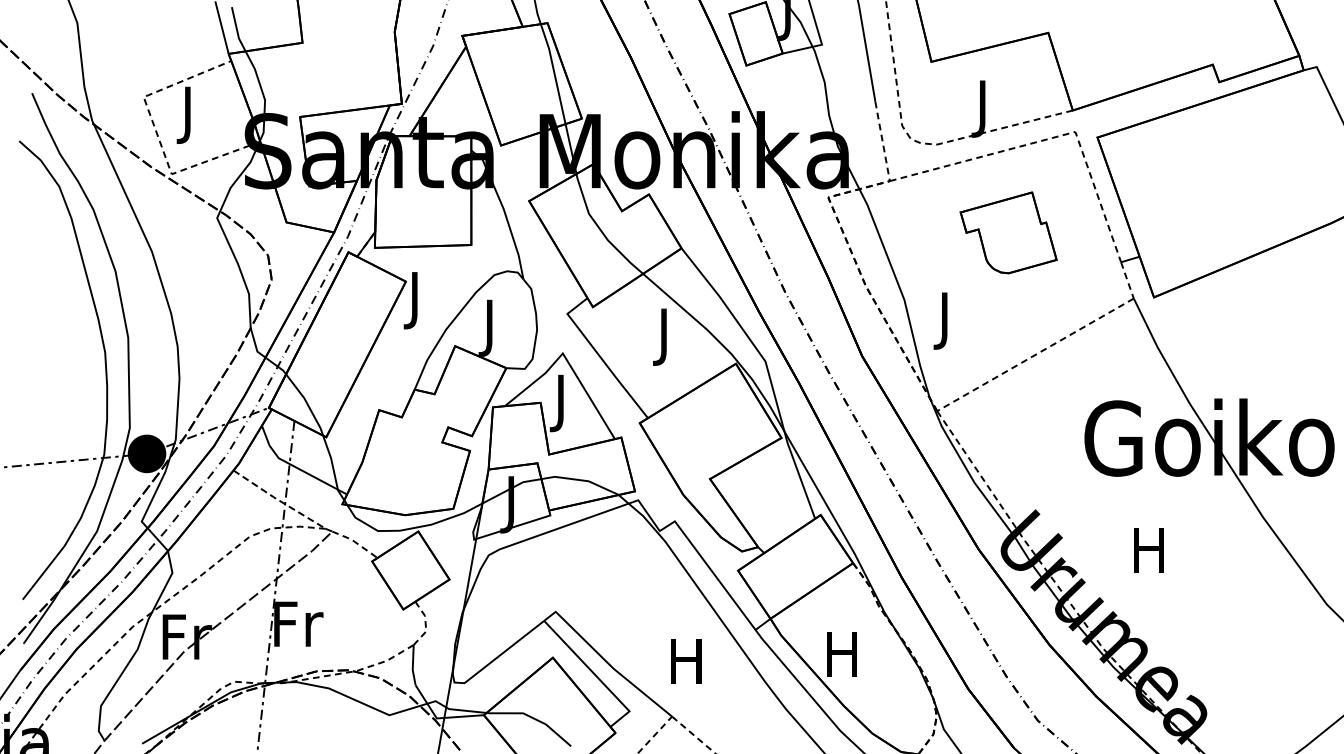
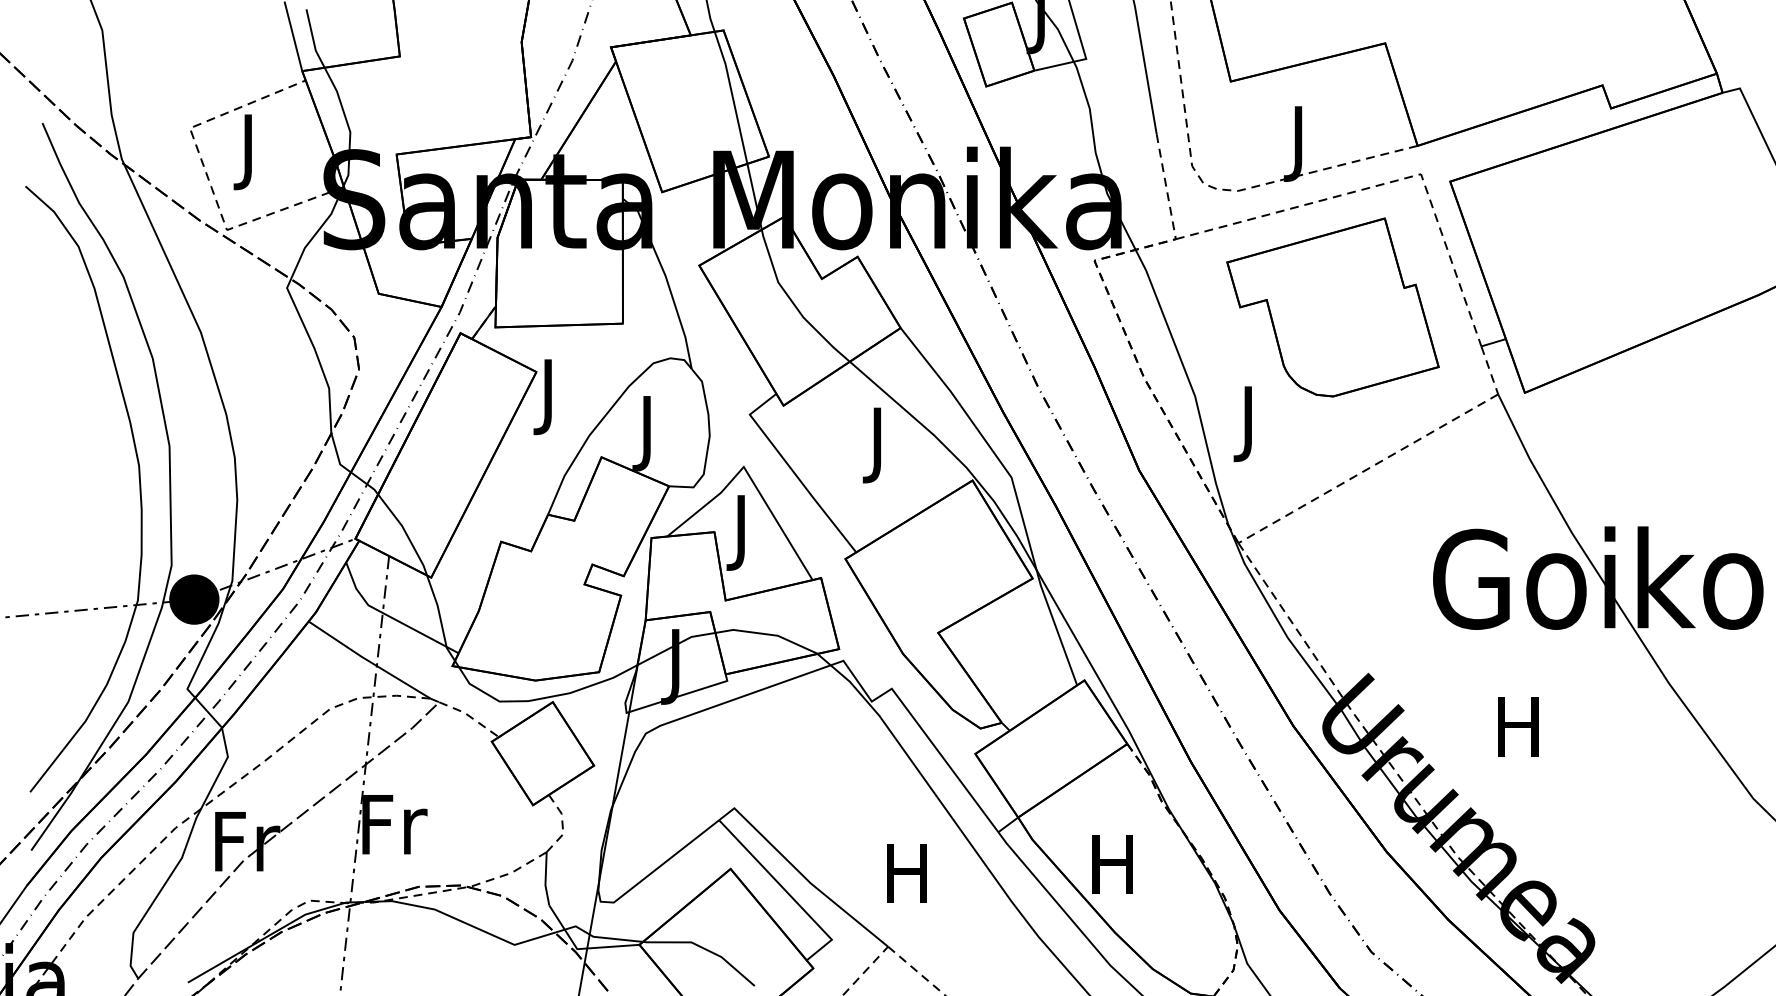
part: (1008, 232) -> (1332, 307), size x1.67
line: (278, 500) -> (368, 661), dashed -> solid

